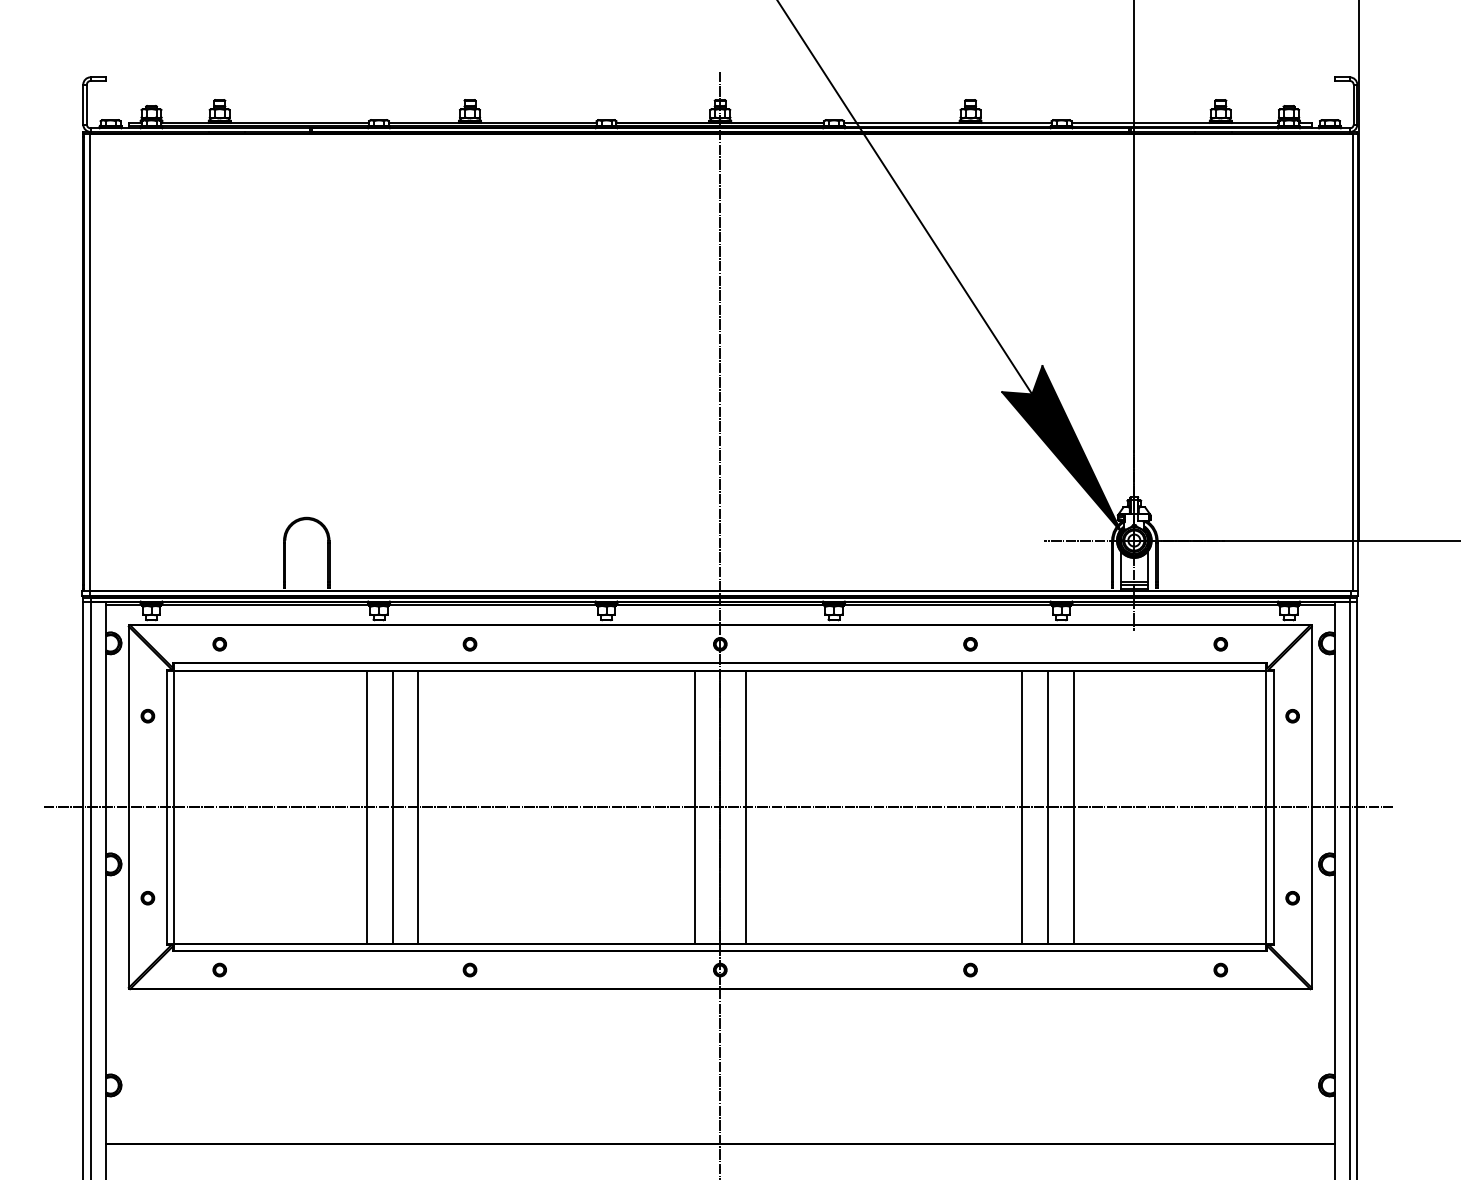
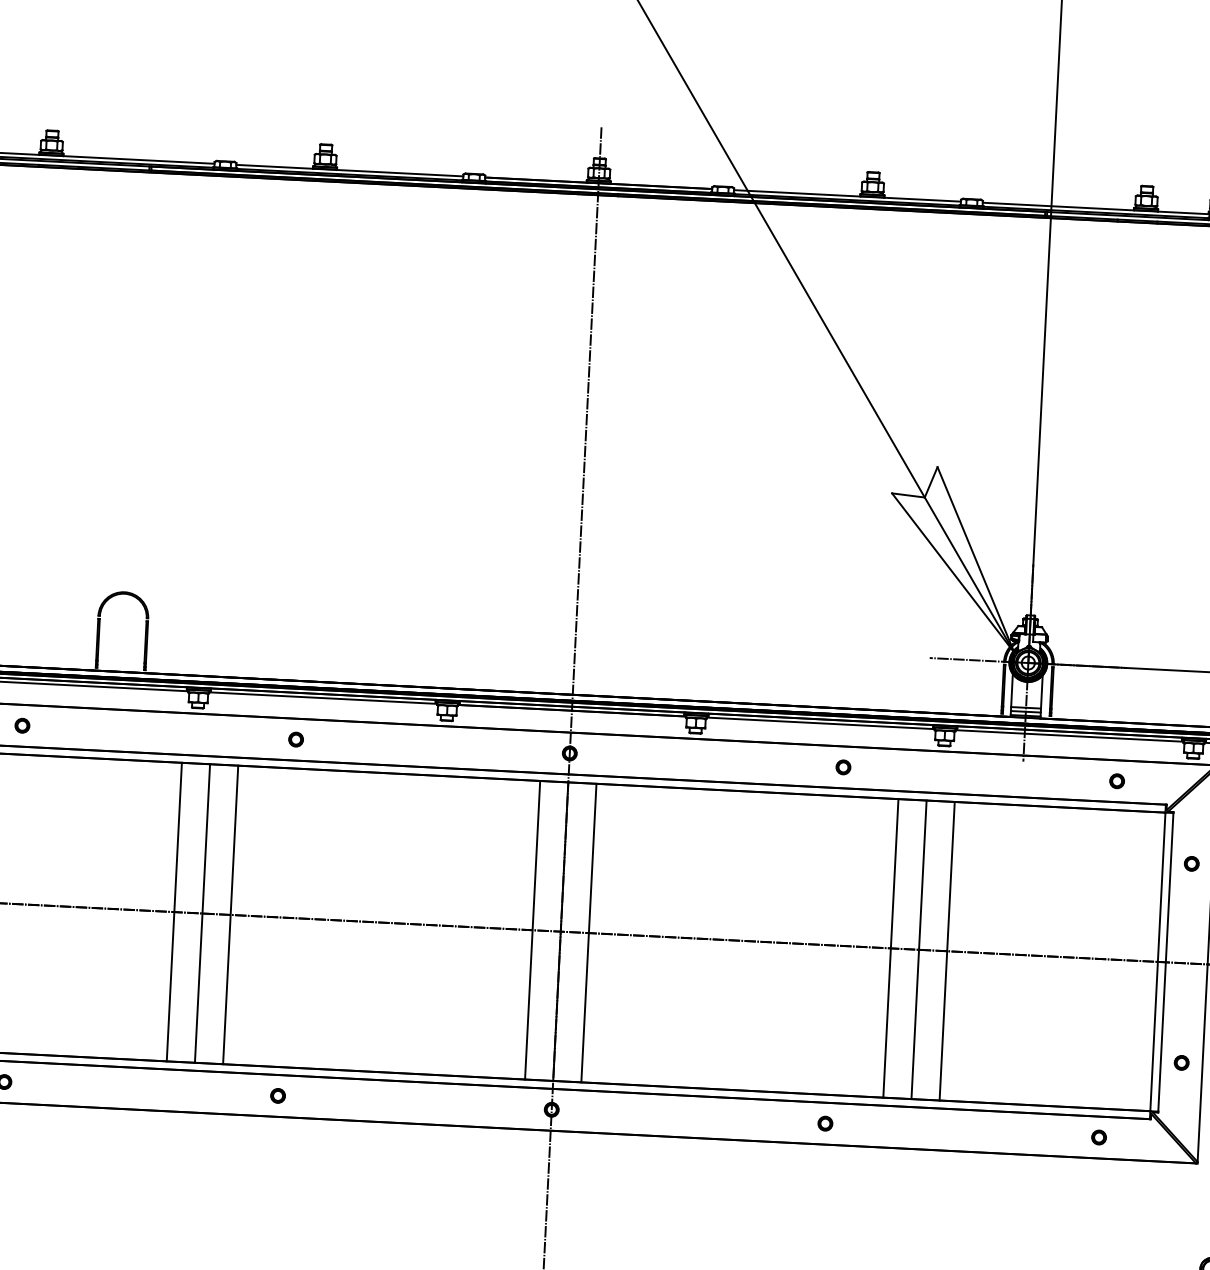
fill: (1061, 448) -> (953, 558), removed

